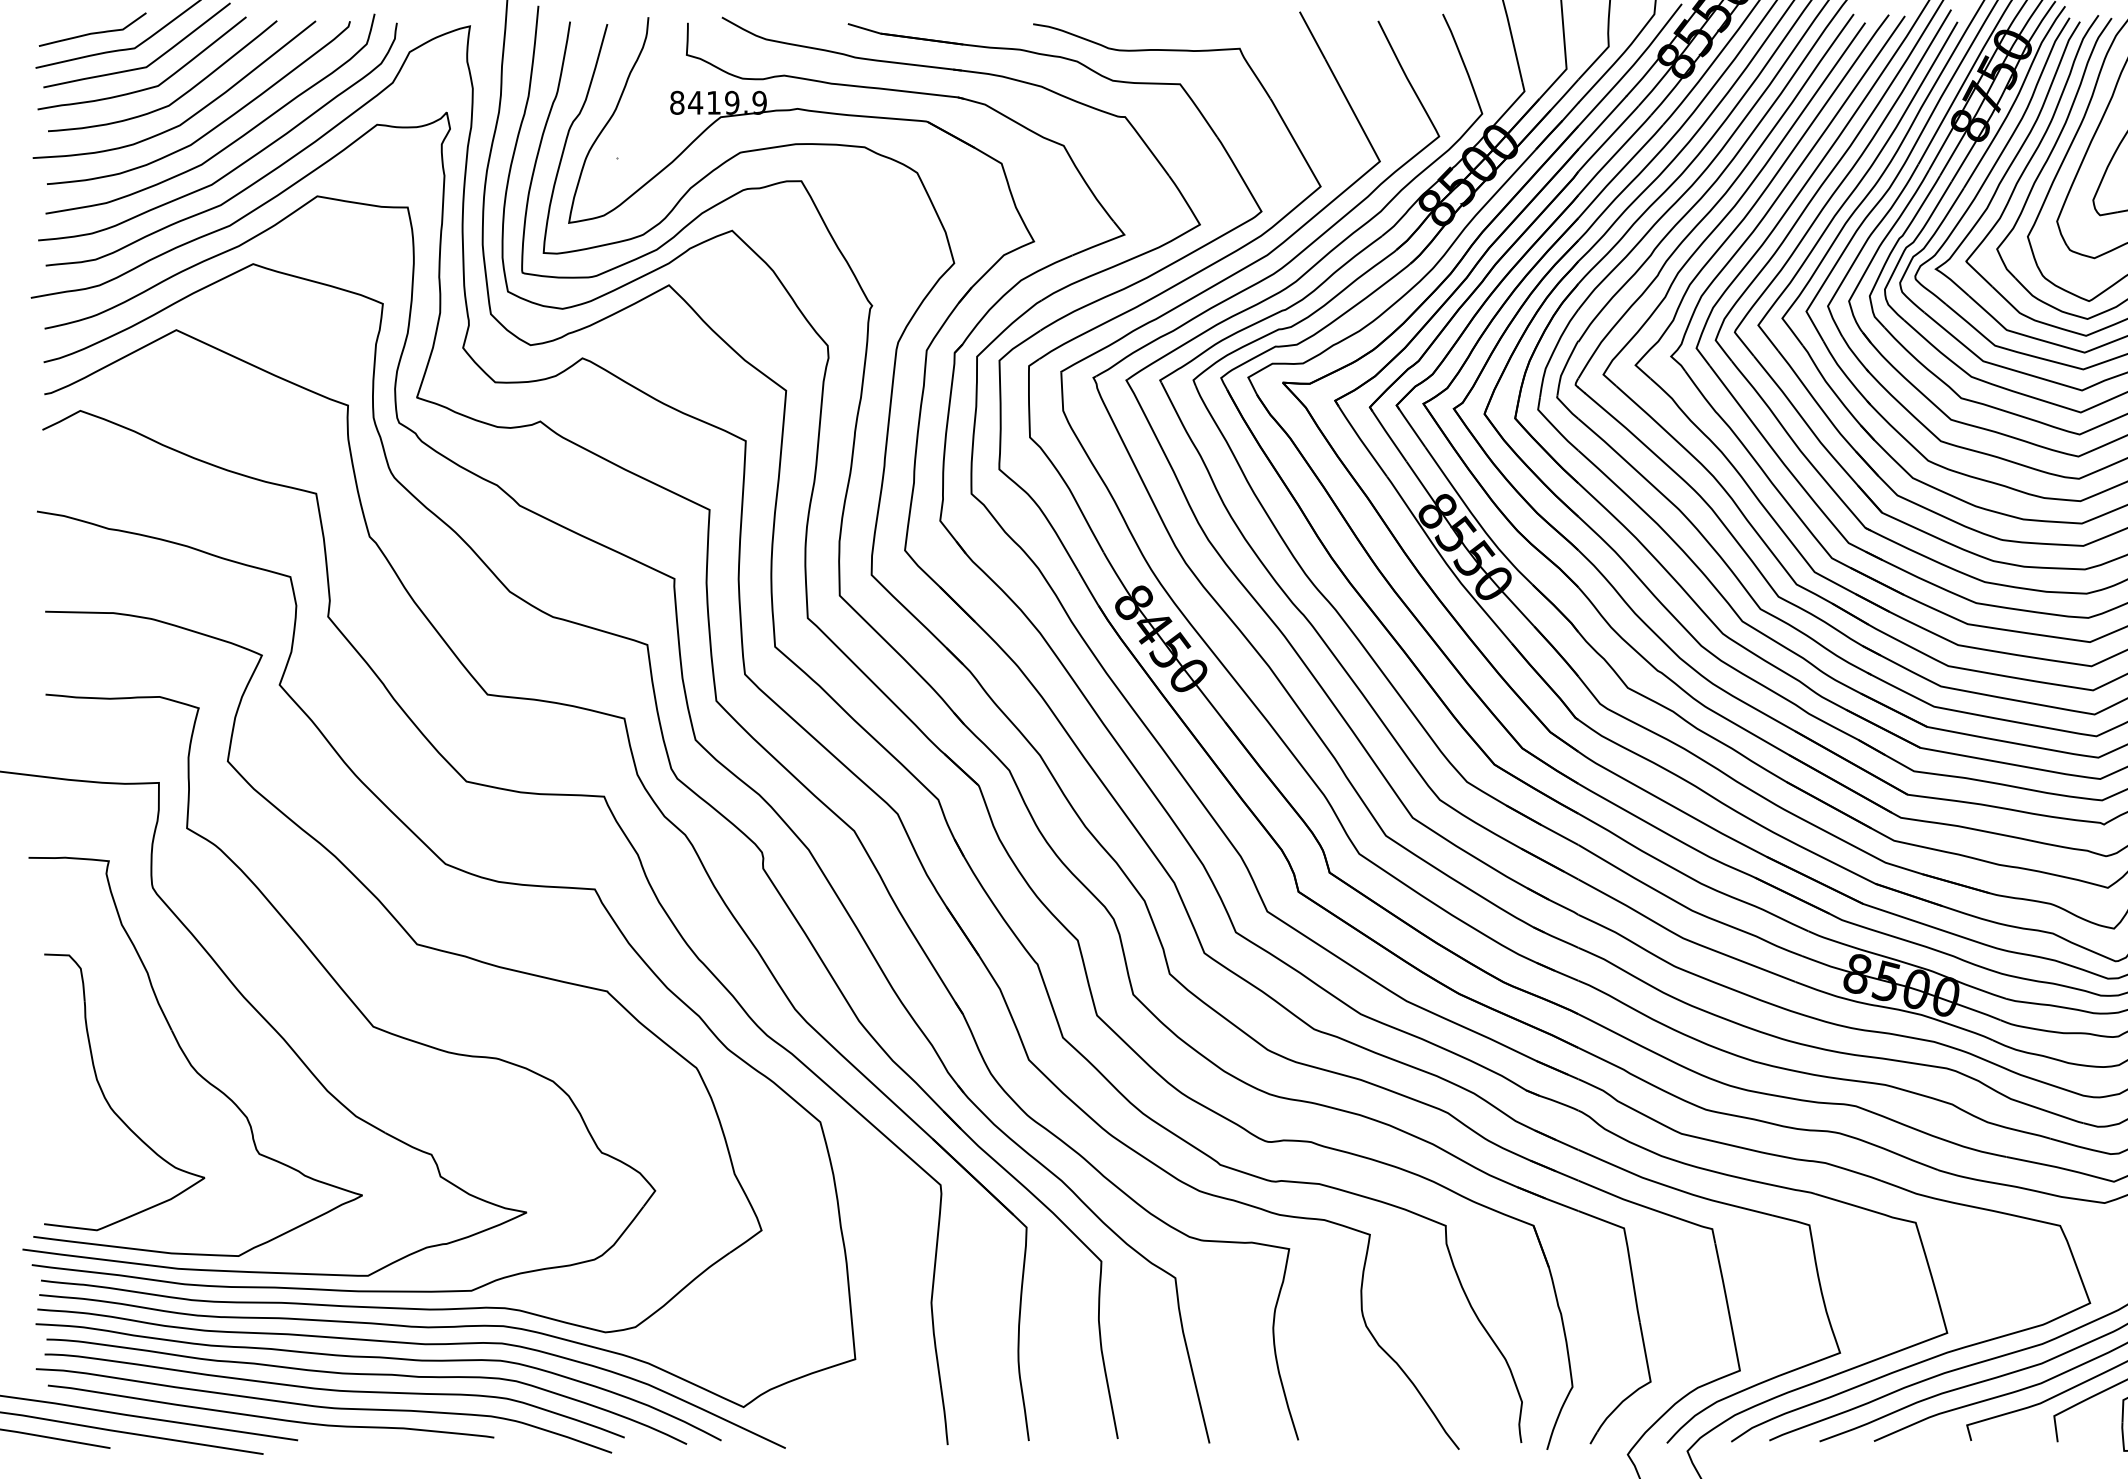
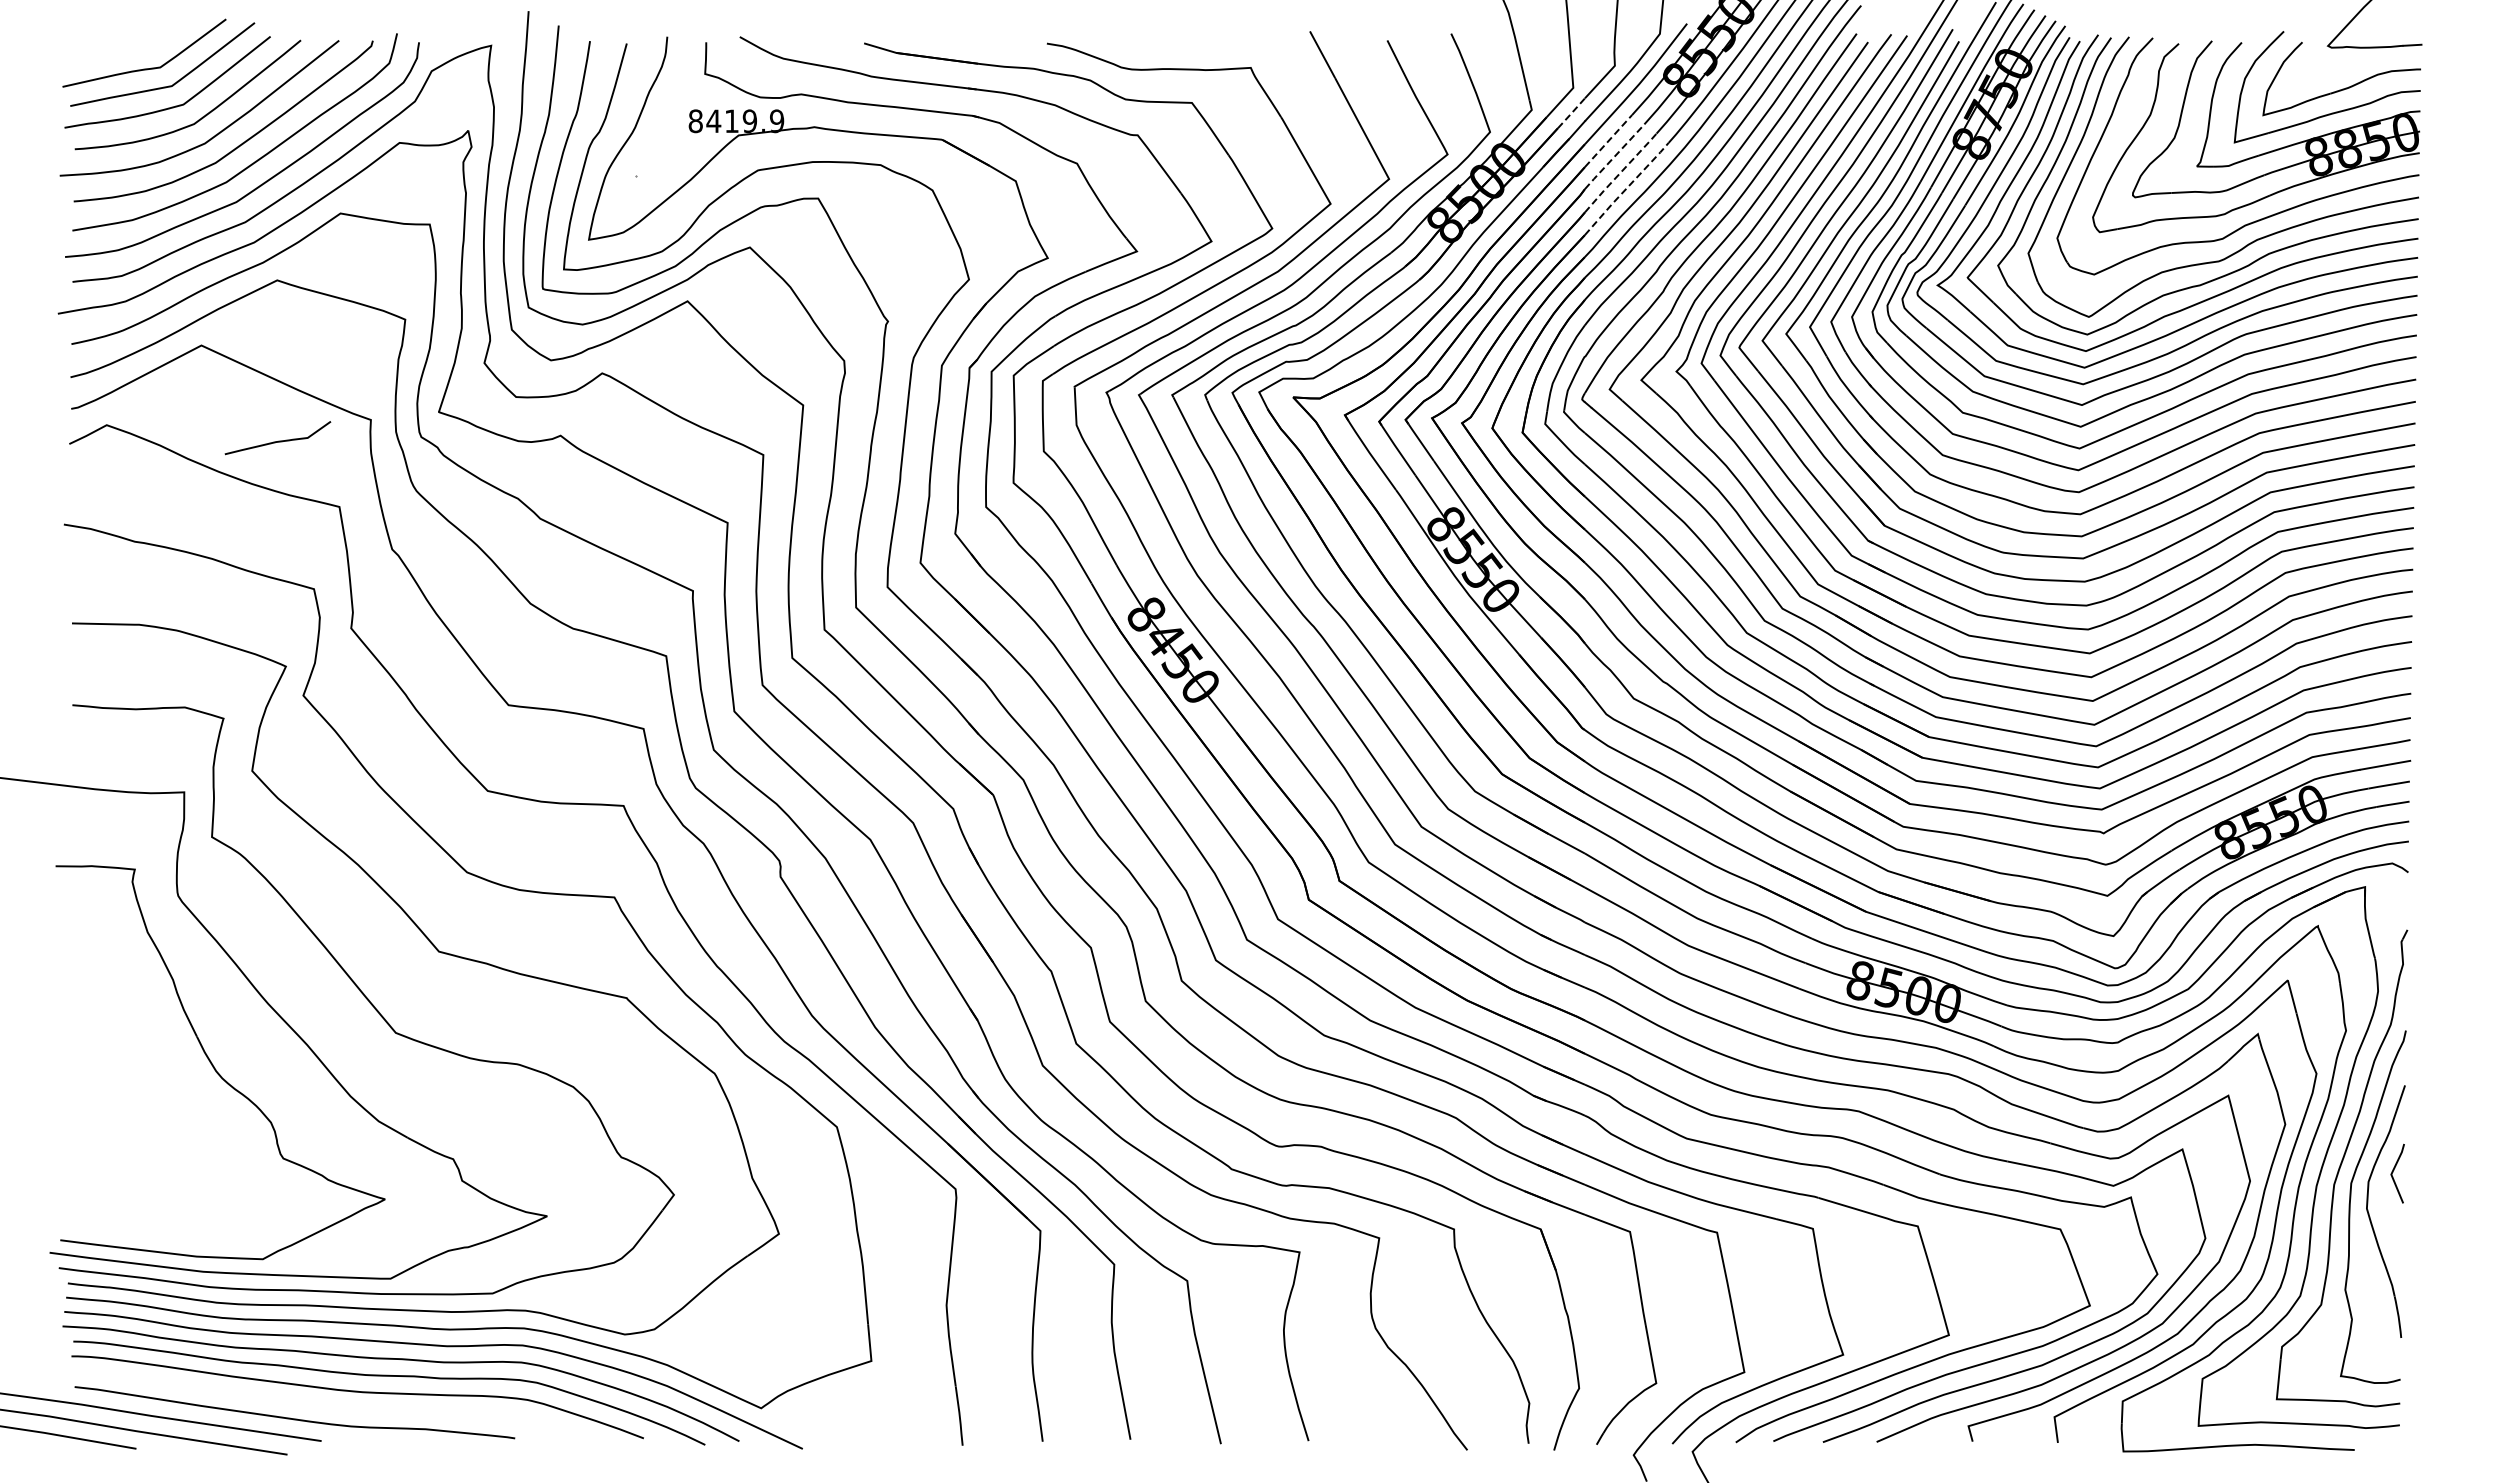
curve: (93, 32) -> (278, 440), moved
line: (1564, 94) -> (1571, 113), solid -> dashed
line: (1602, 122) -> (1608, 140), solid -> dashed
line: (1609, 138) -> (1615, 156), solid -> dashed
line: (1614, 154) -> (1620, 172), solid -> dashed
line: (1620, 170) -> (1626, 188), solid -> dashed
part: (109, 1103) -> (135, 1108), removed
curve: (323, 1408) -> (346, 1409), removed

